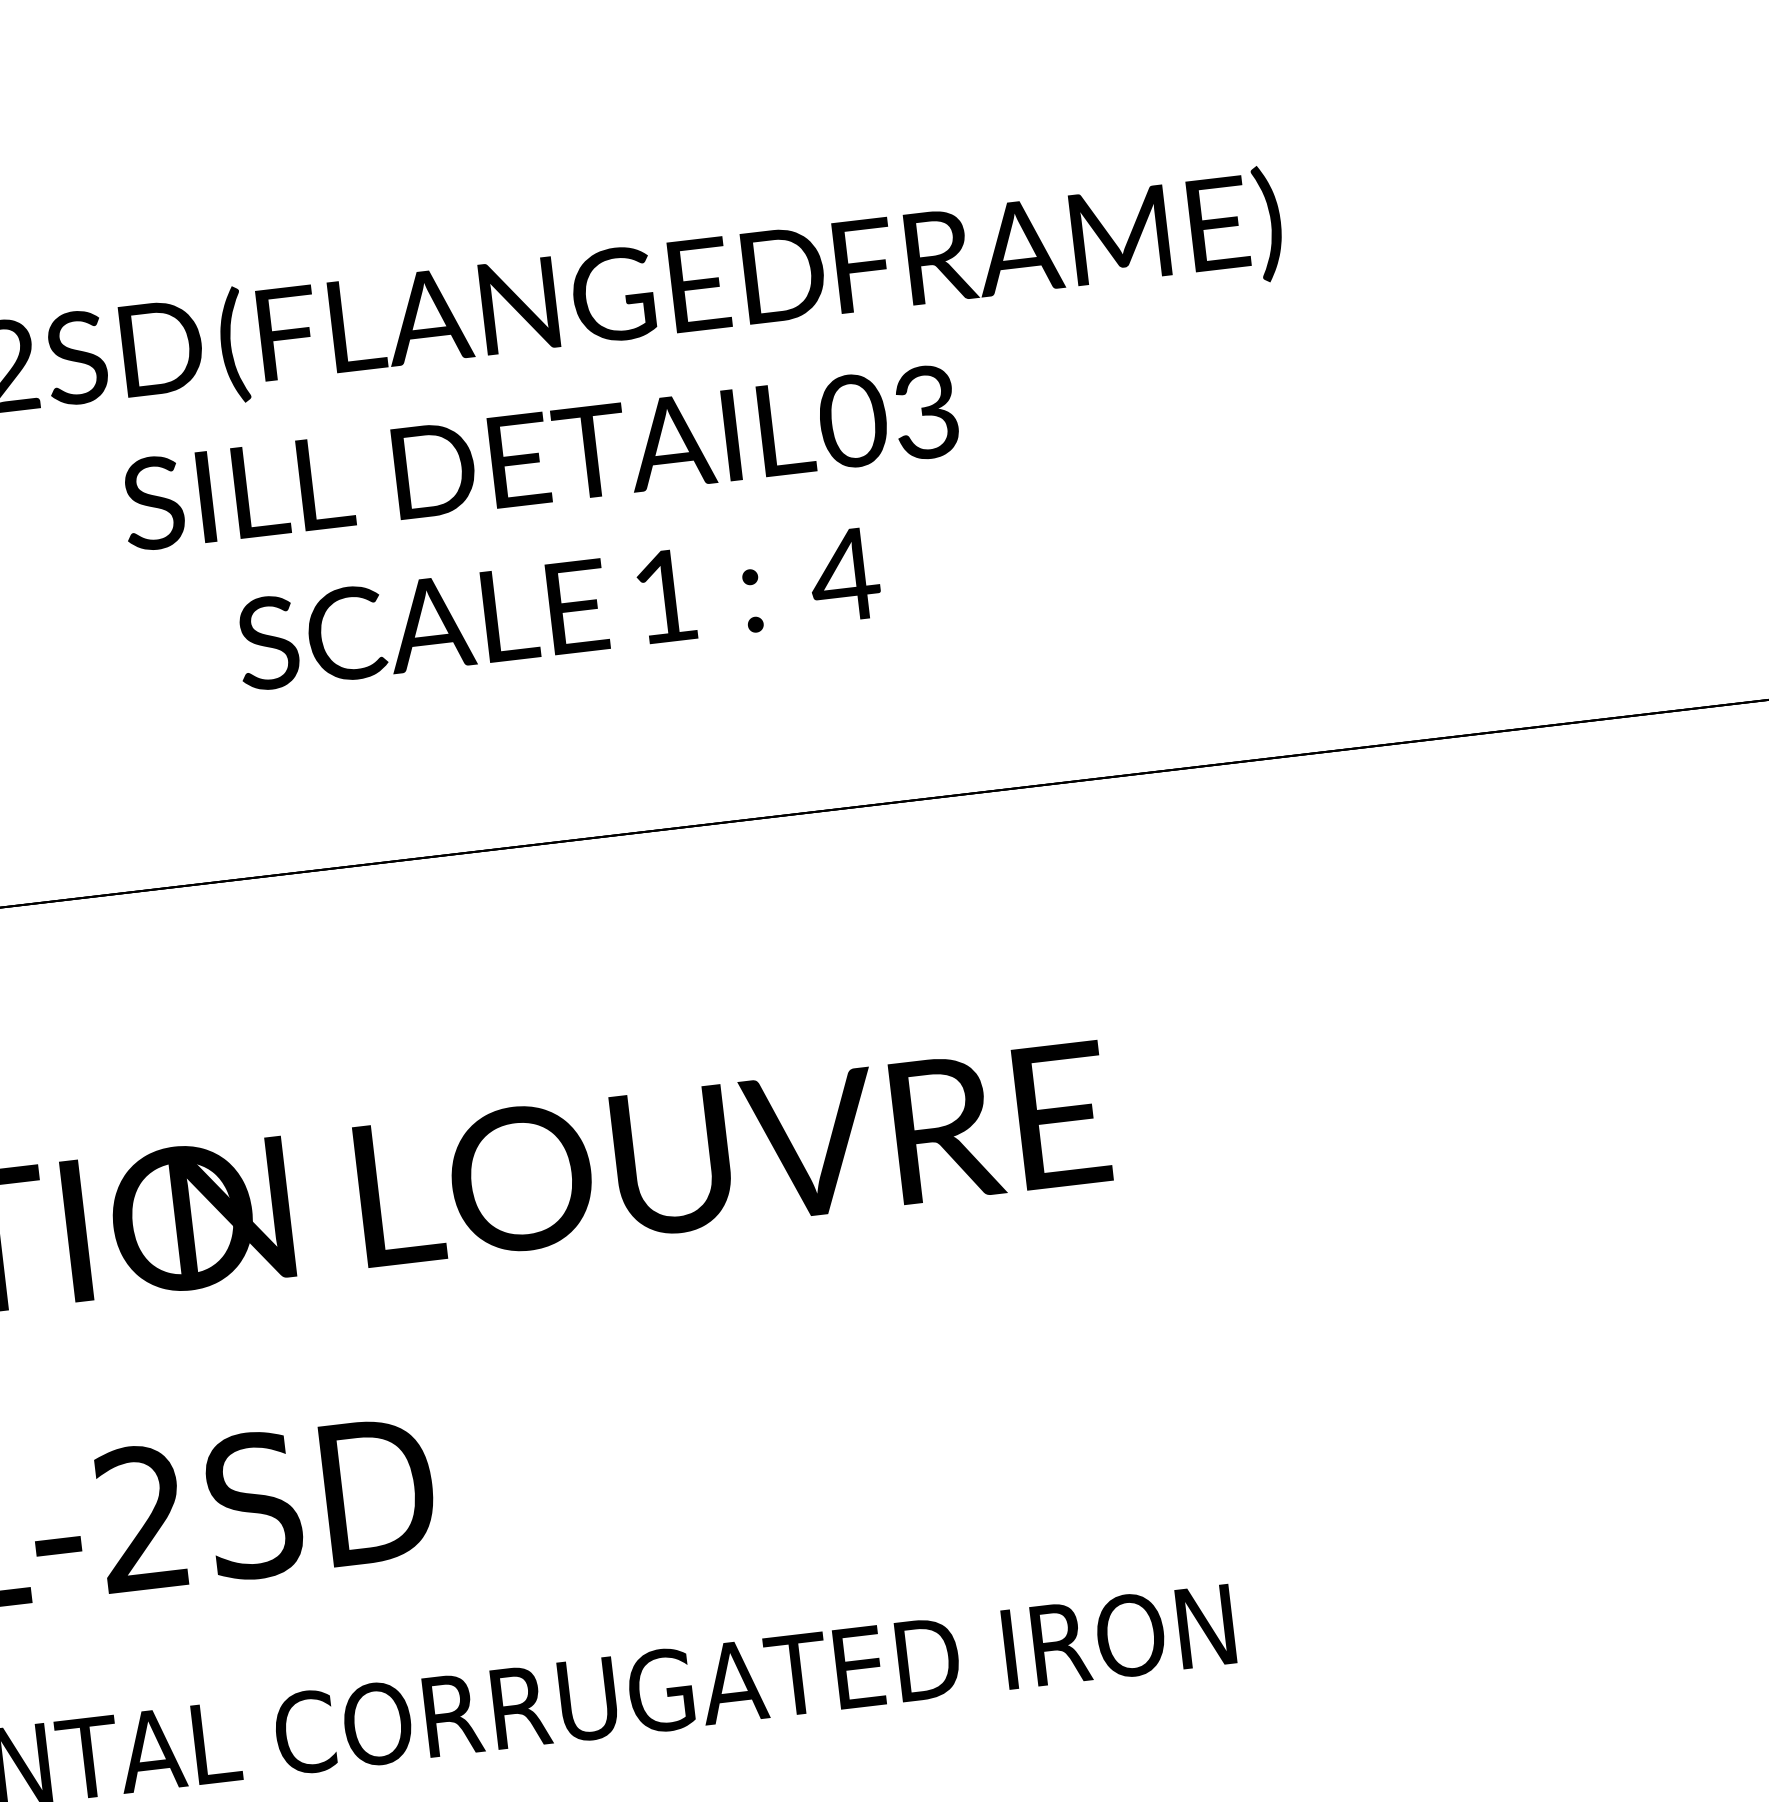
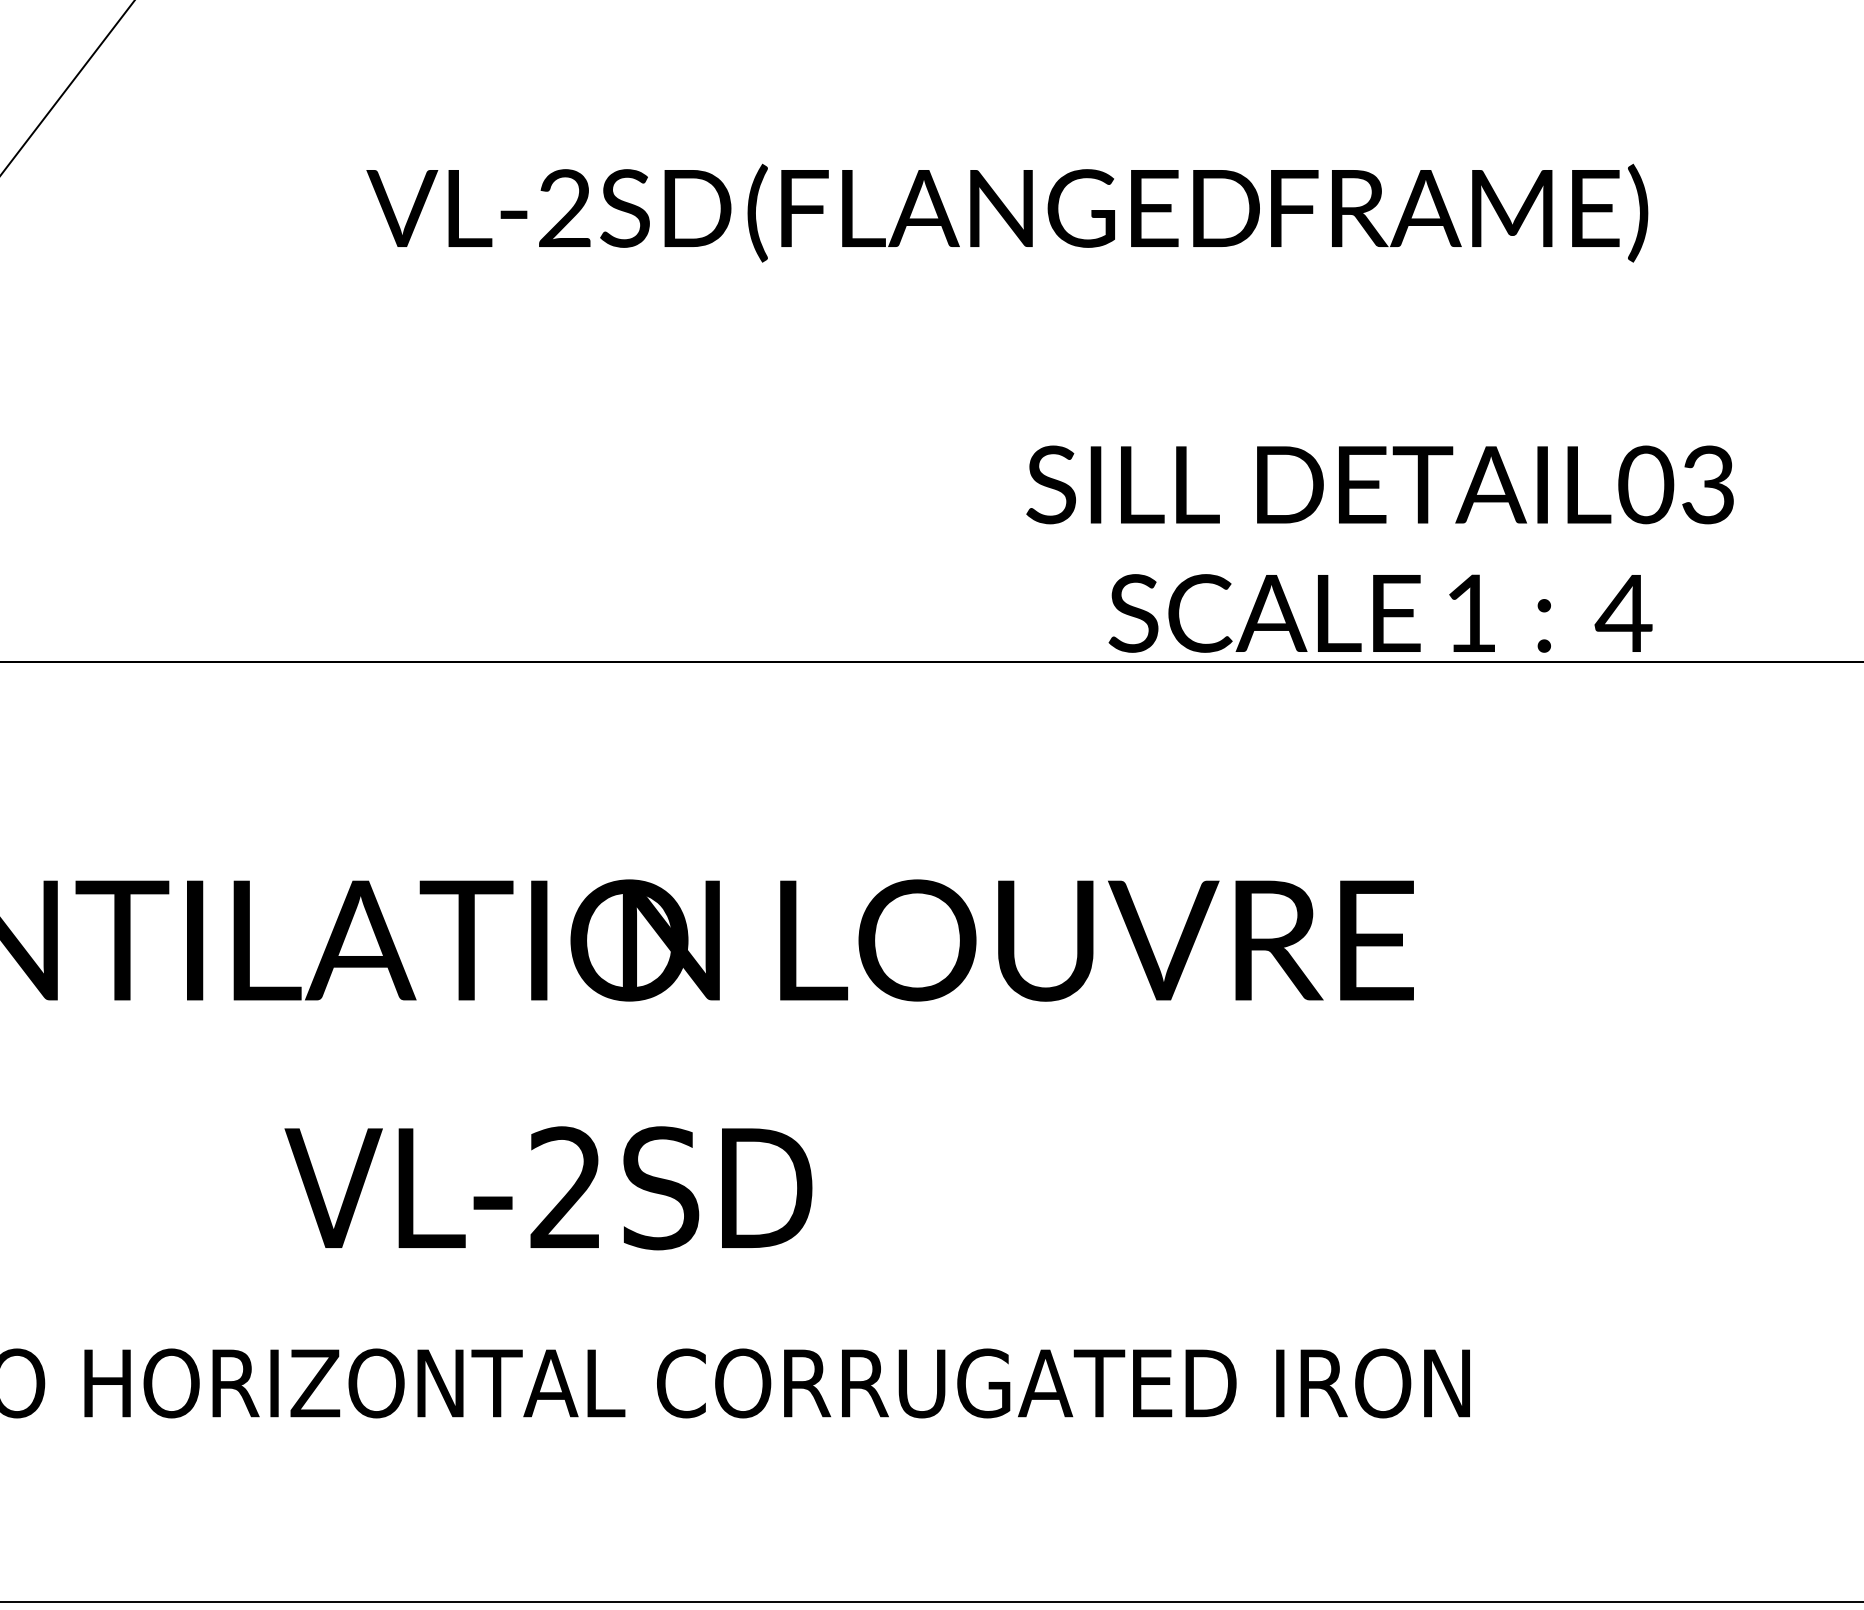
text: (548, 532) -> (1379, 548), moved

